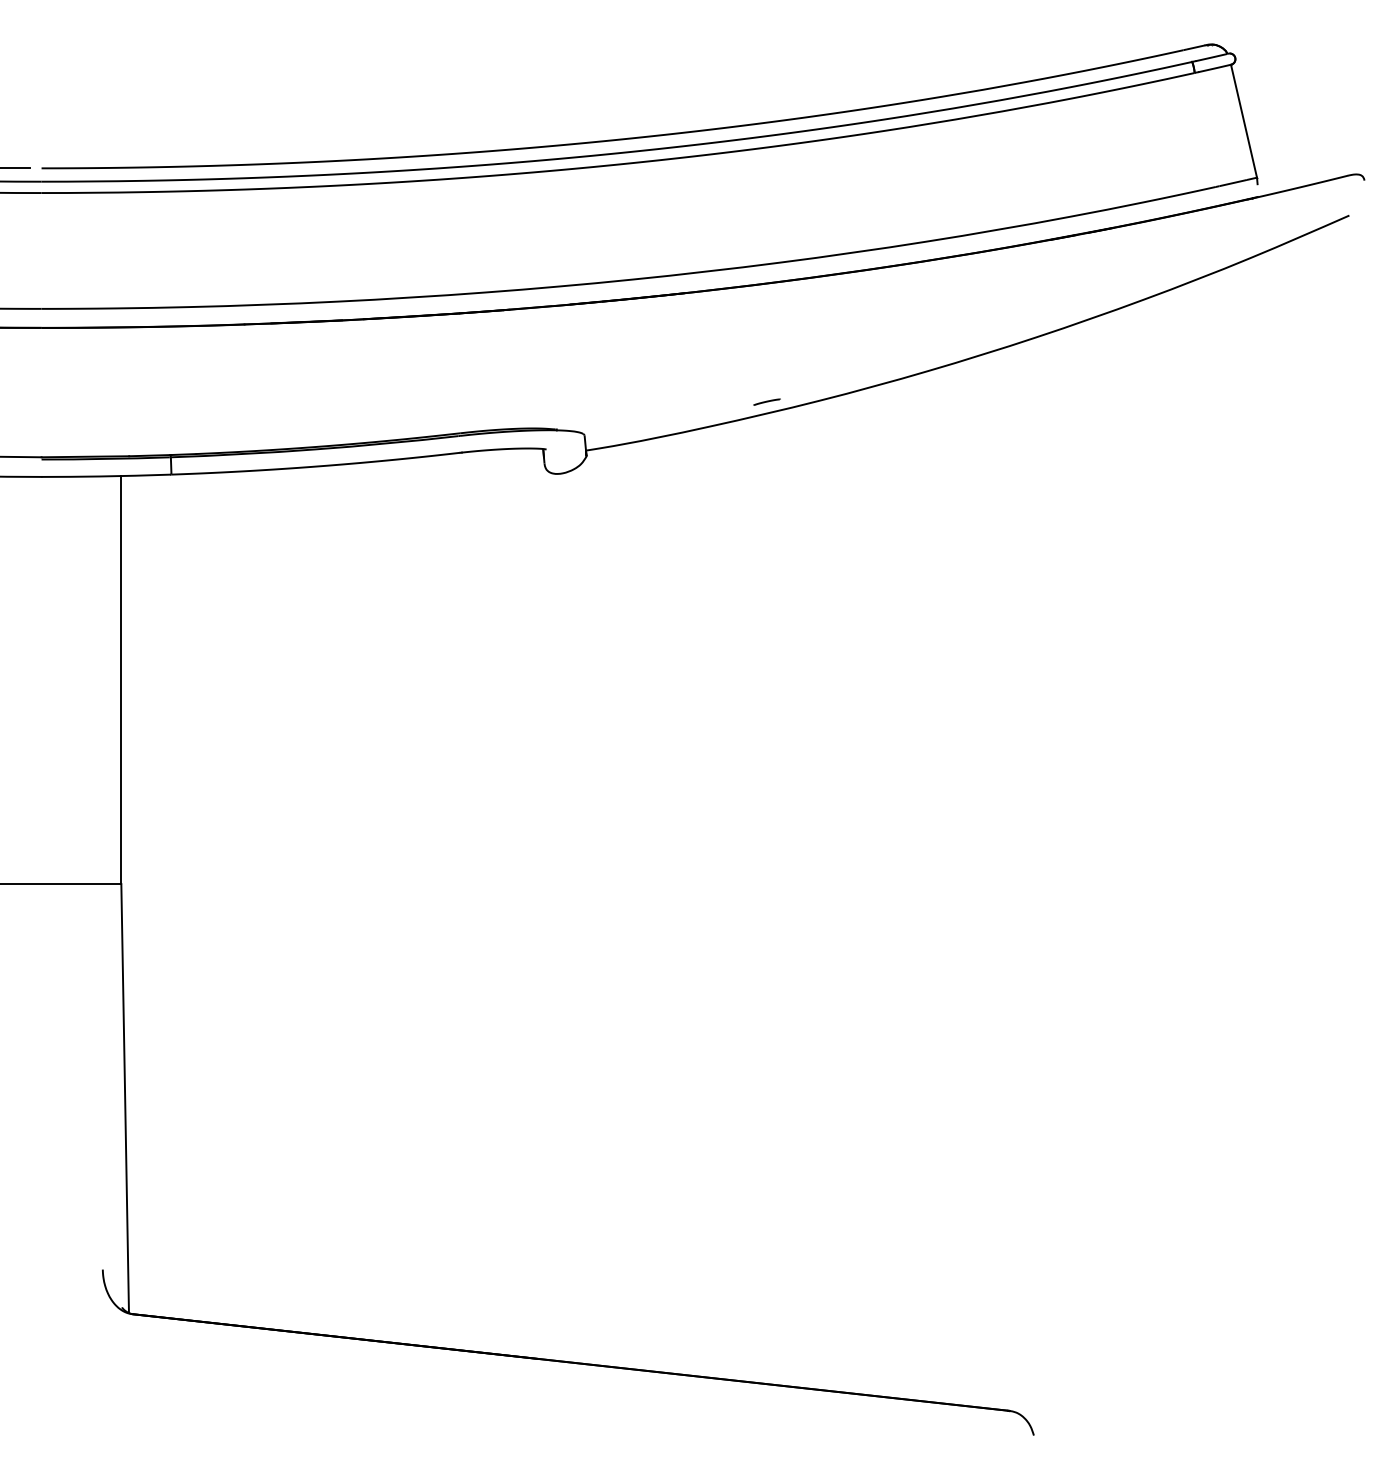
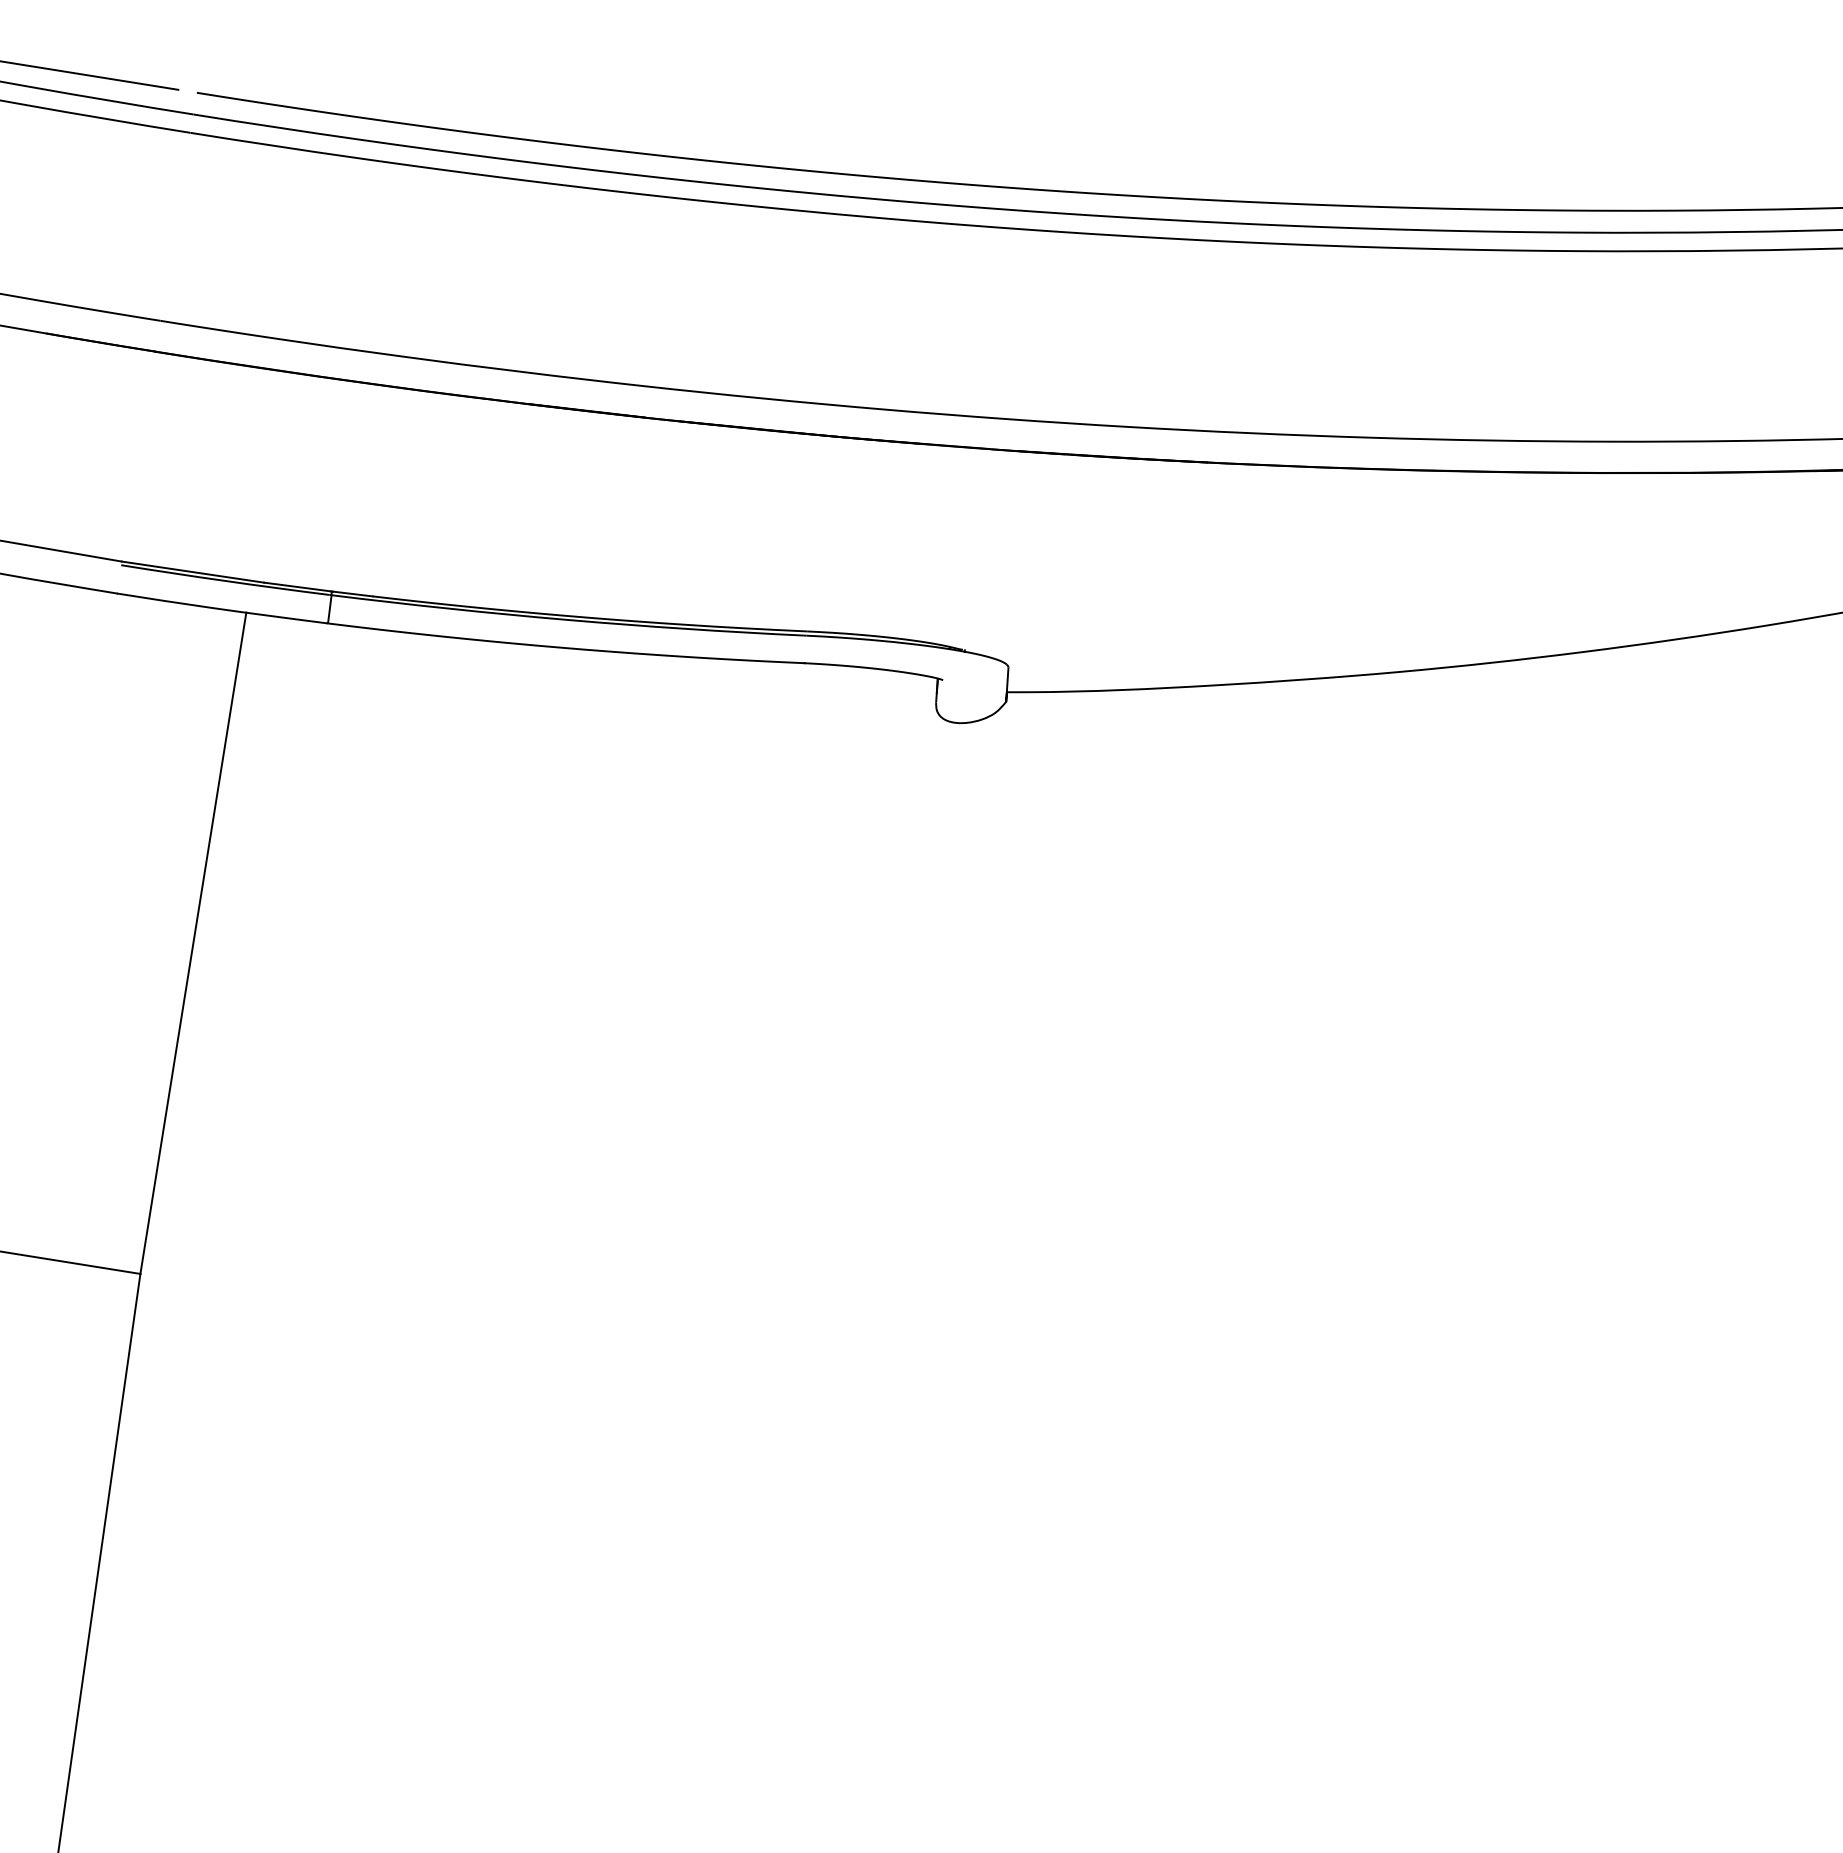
line: (766, 401) -> (1312, 659), removed

